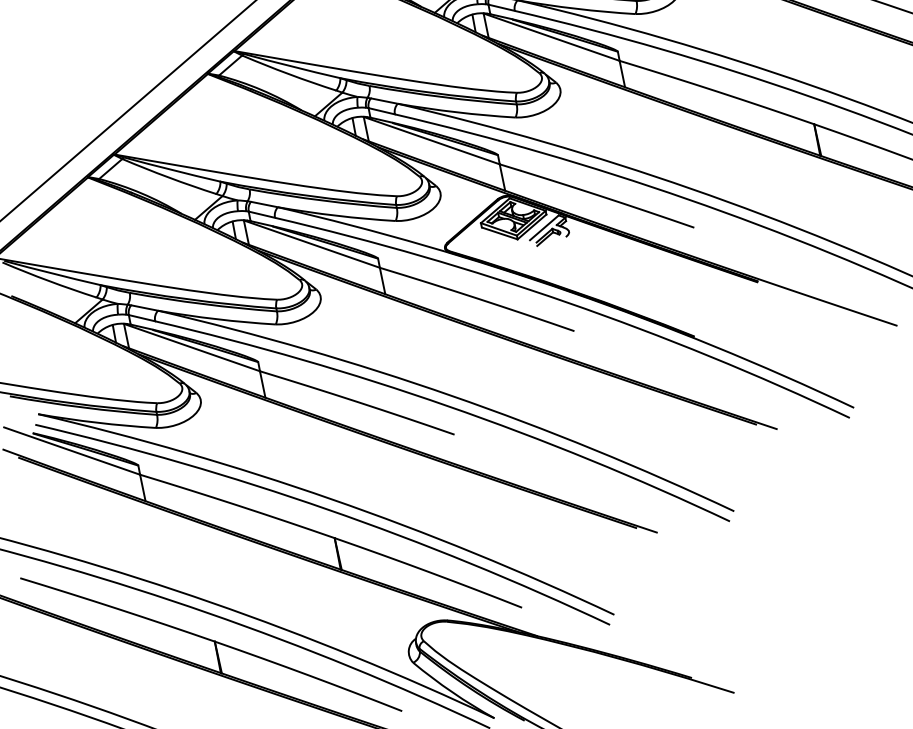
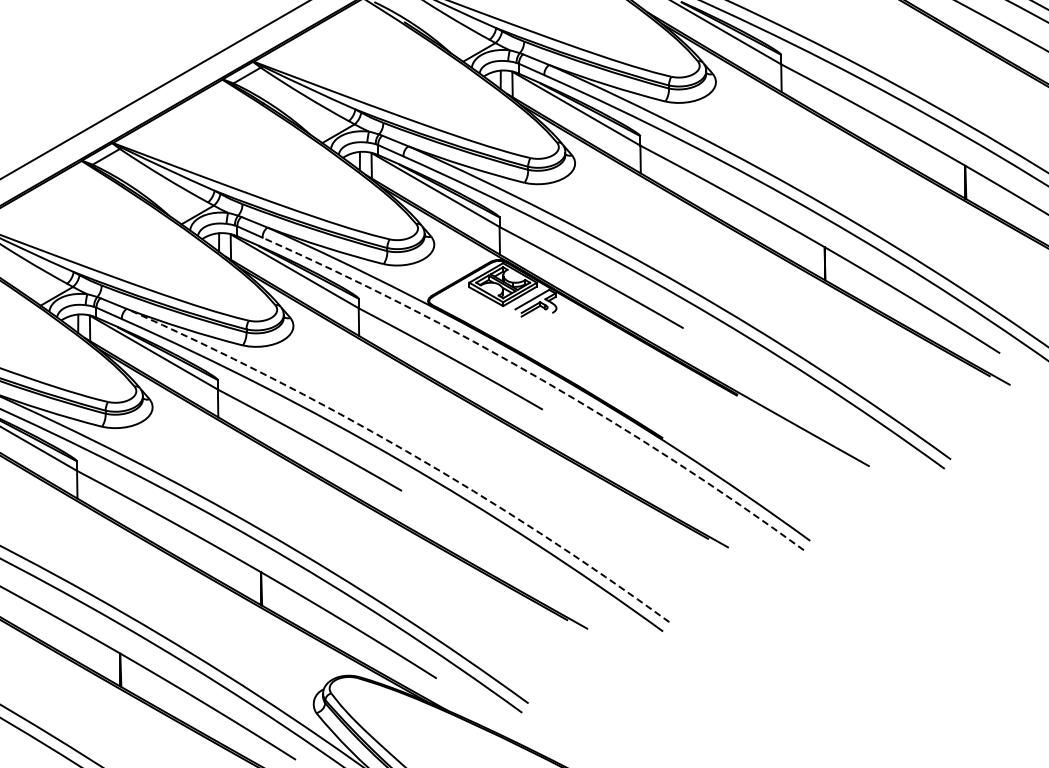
arc: (567, 302) -> (541, 379), solid -> dashed
arc: (451, 396) -> (406, 451), solid -> dashed

